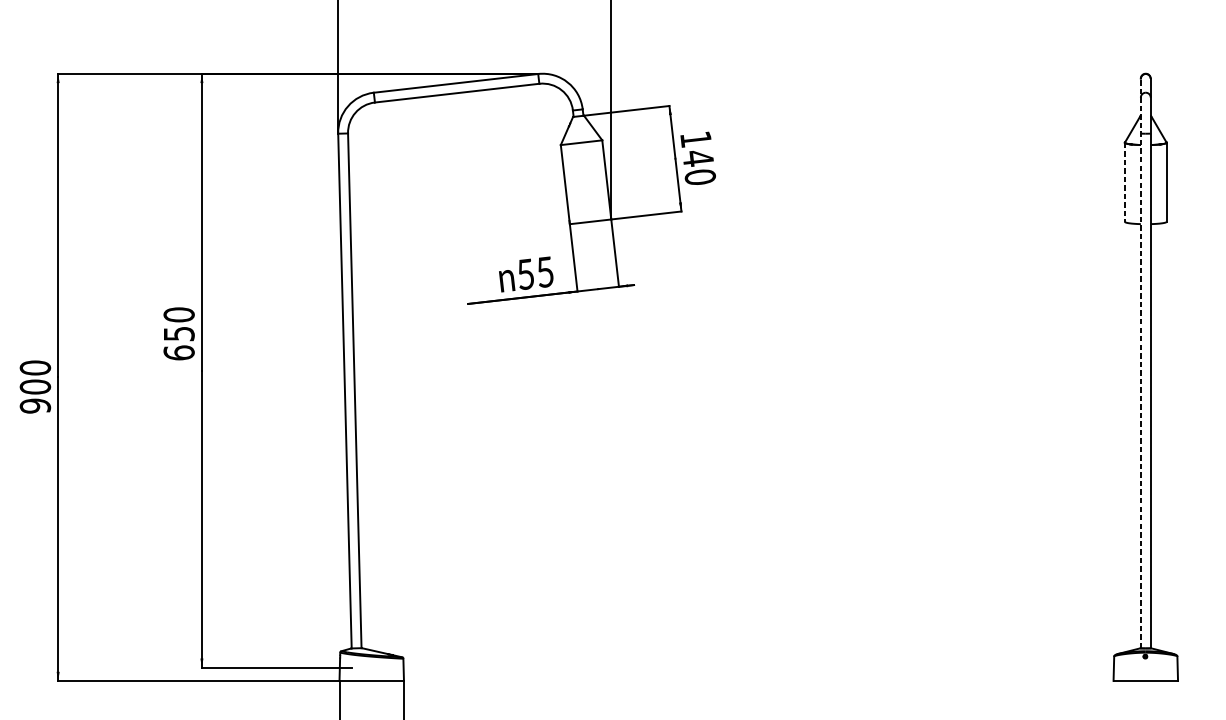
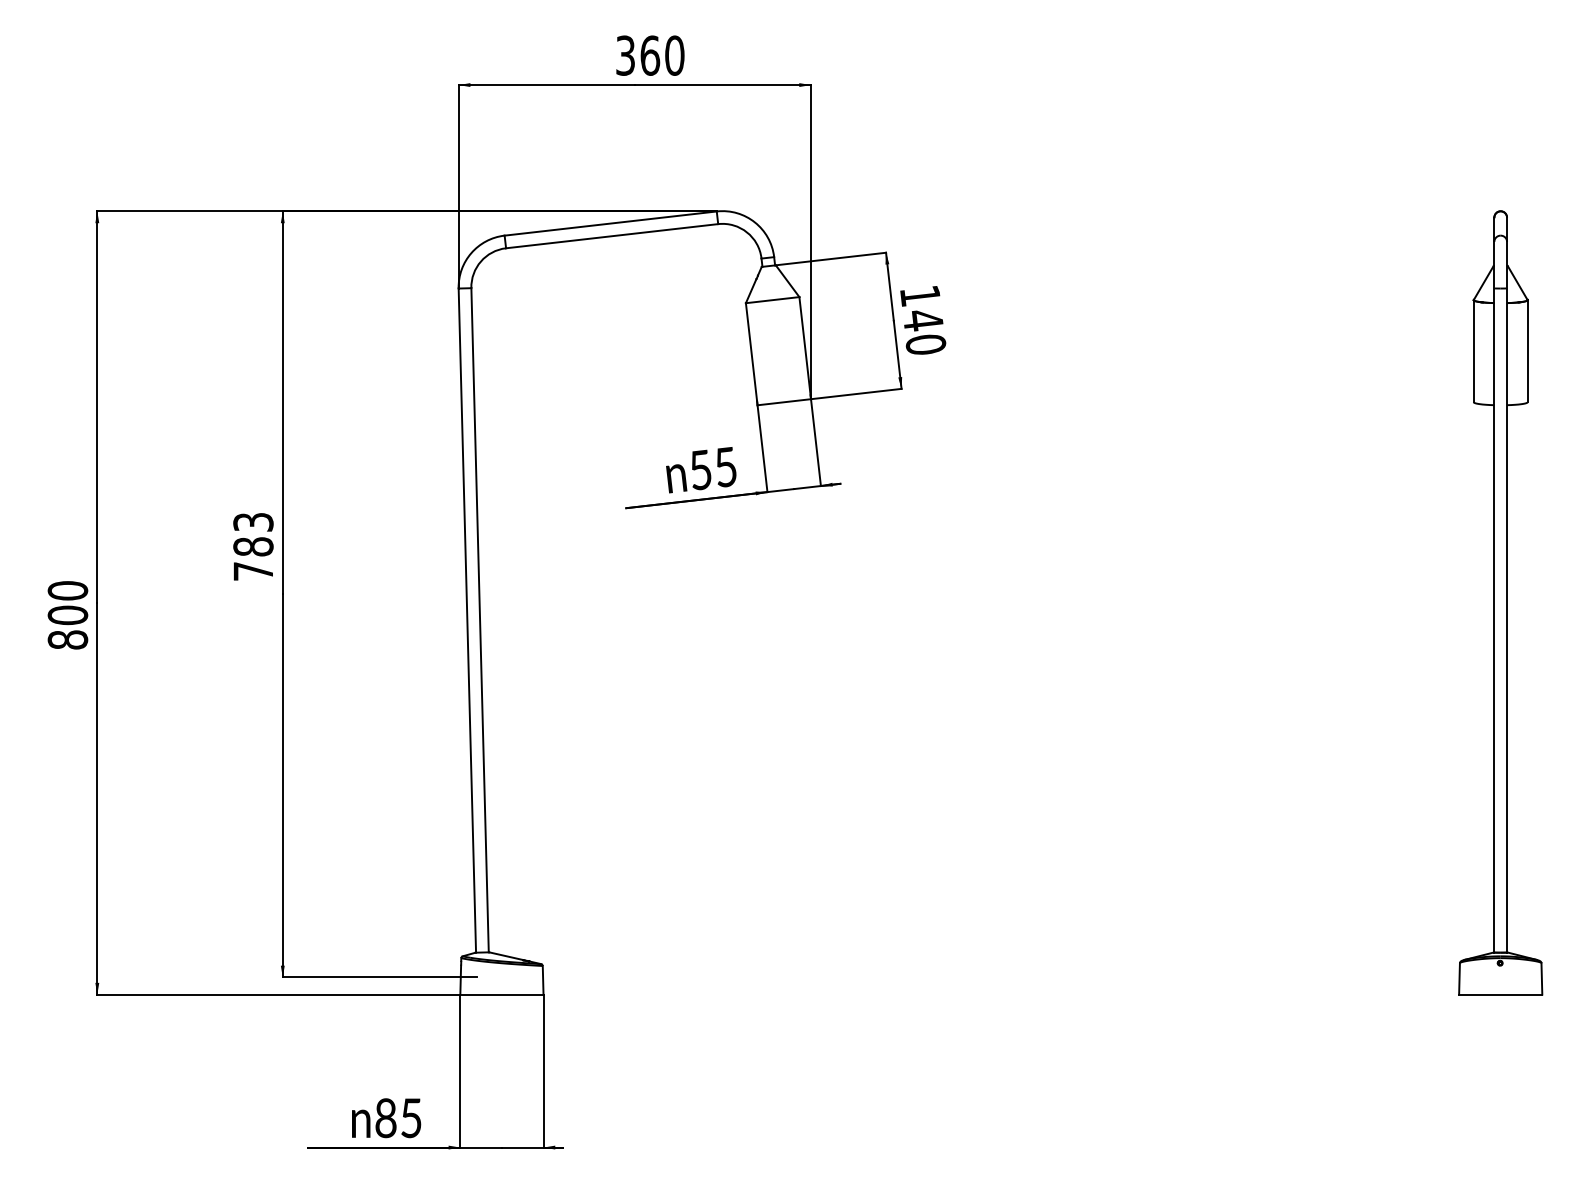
line: (1124, 182) -> (1473, 351), dashed -> solid
text: (179, 333) -> (253, 546), 650 -> 783
line: (1140, 363) -> (1494, 585), dashed -> solid
text: (35, 405) -> (67, 639), 900 -> 800

